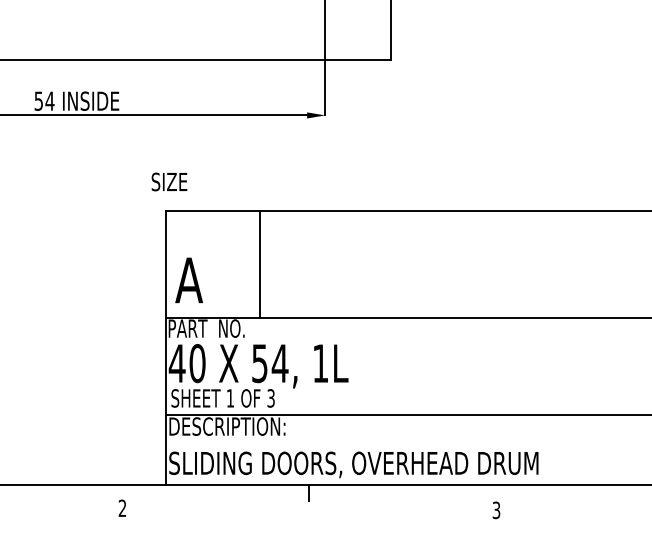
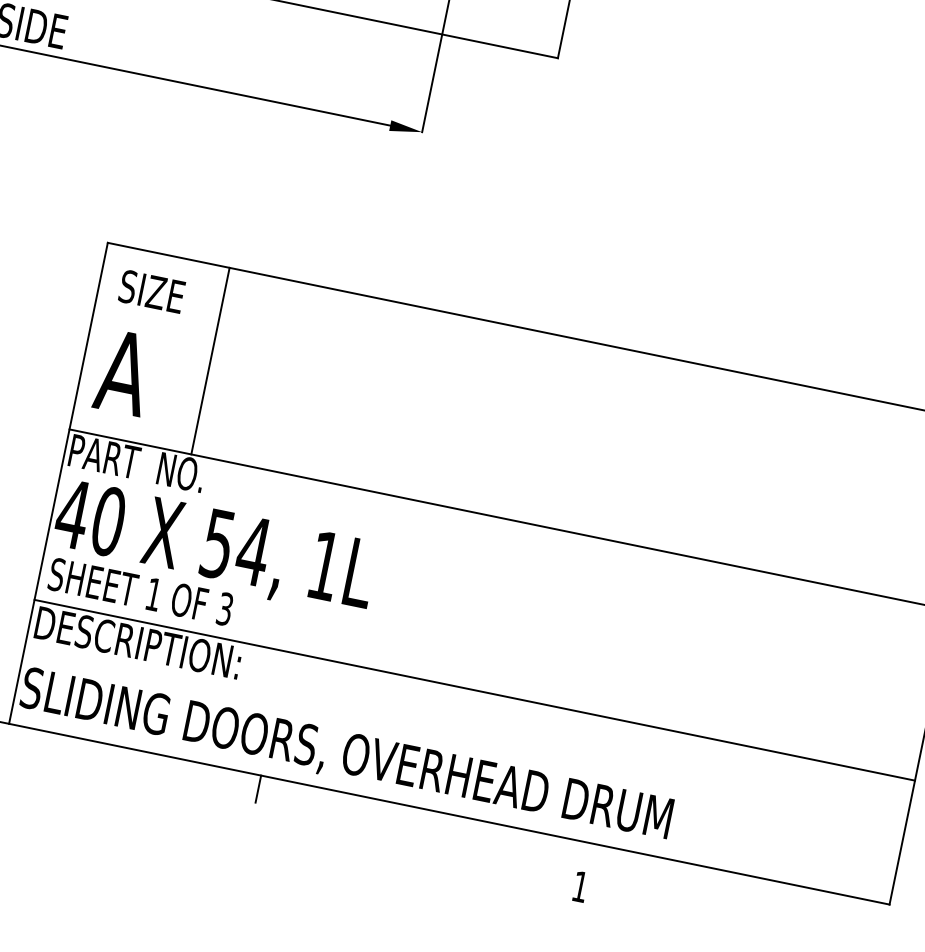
text: (169, 181) -> (152, 290), moved
line: (260, 264) -> (210, 361), moved
text: (496, 510) -> (580, 887), 3 -> 1

